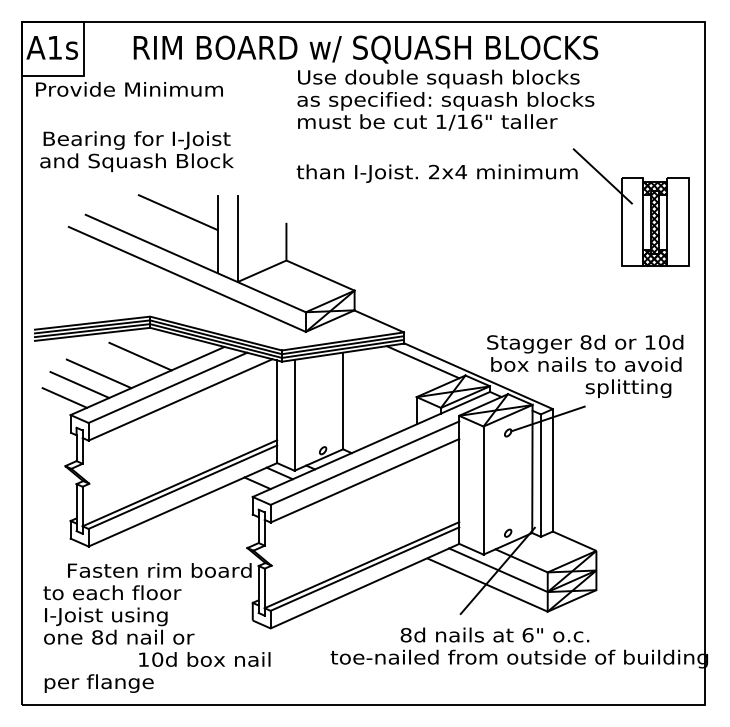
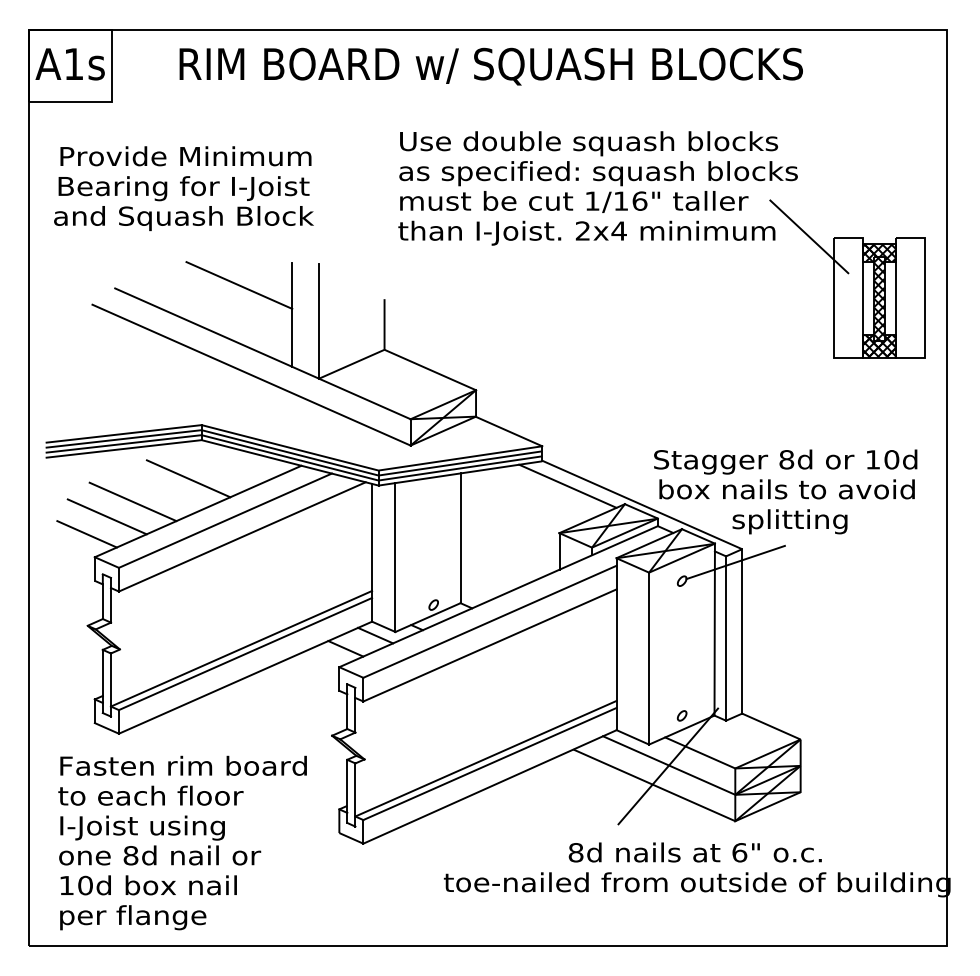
text: (129, 89) -> (185, 156), moved
text: (445, 99) -> (598, 171), moved
text: (628, 388) -> (790, 521), moved
text: (159, 570) -> (183, 765), moved
text: (494, 634) -> (694, 851), moved
text: (204, 659) -> (148, 885), moved

